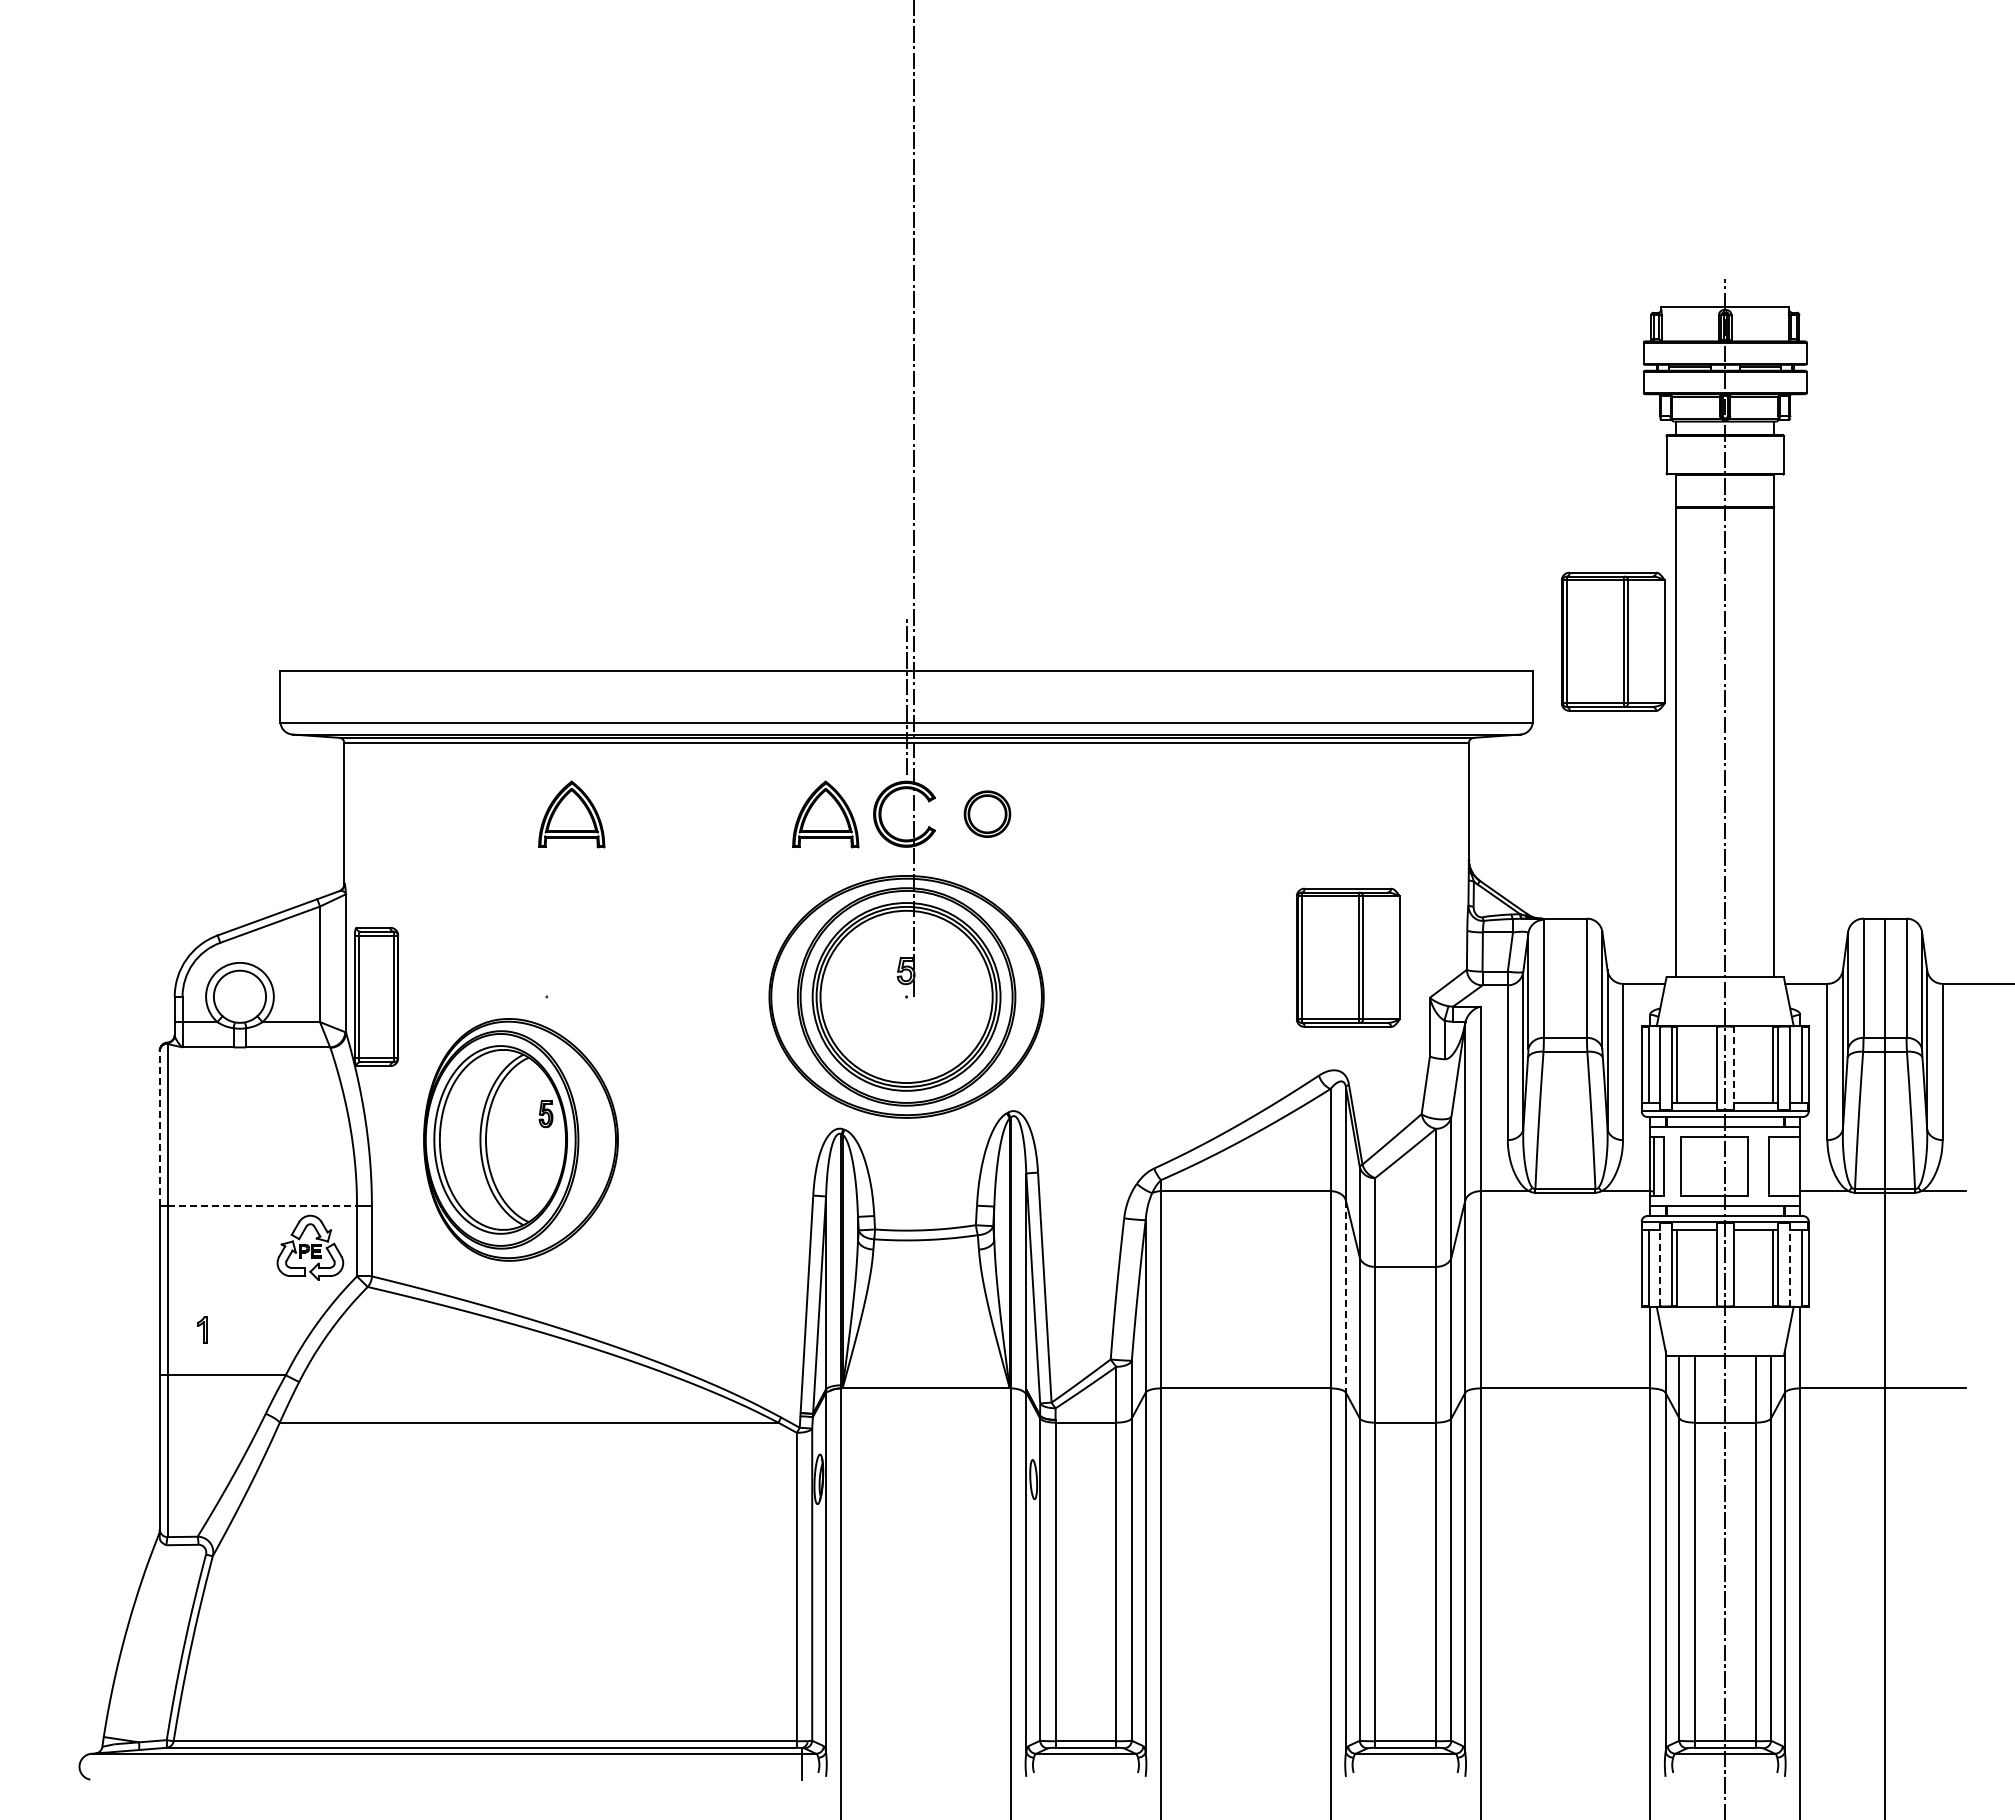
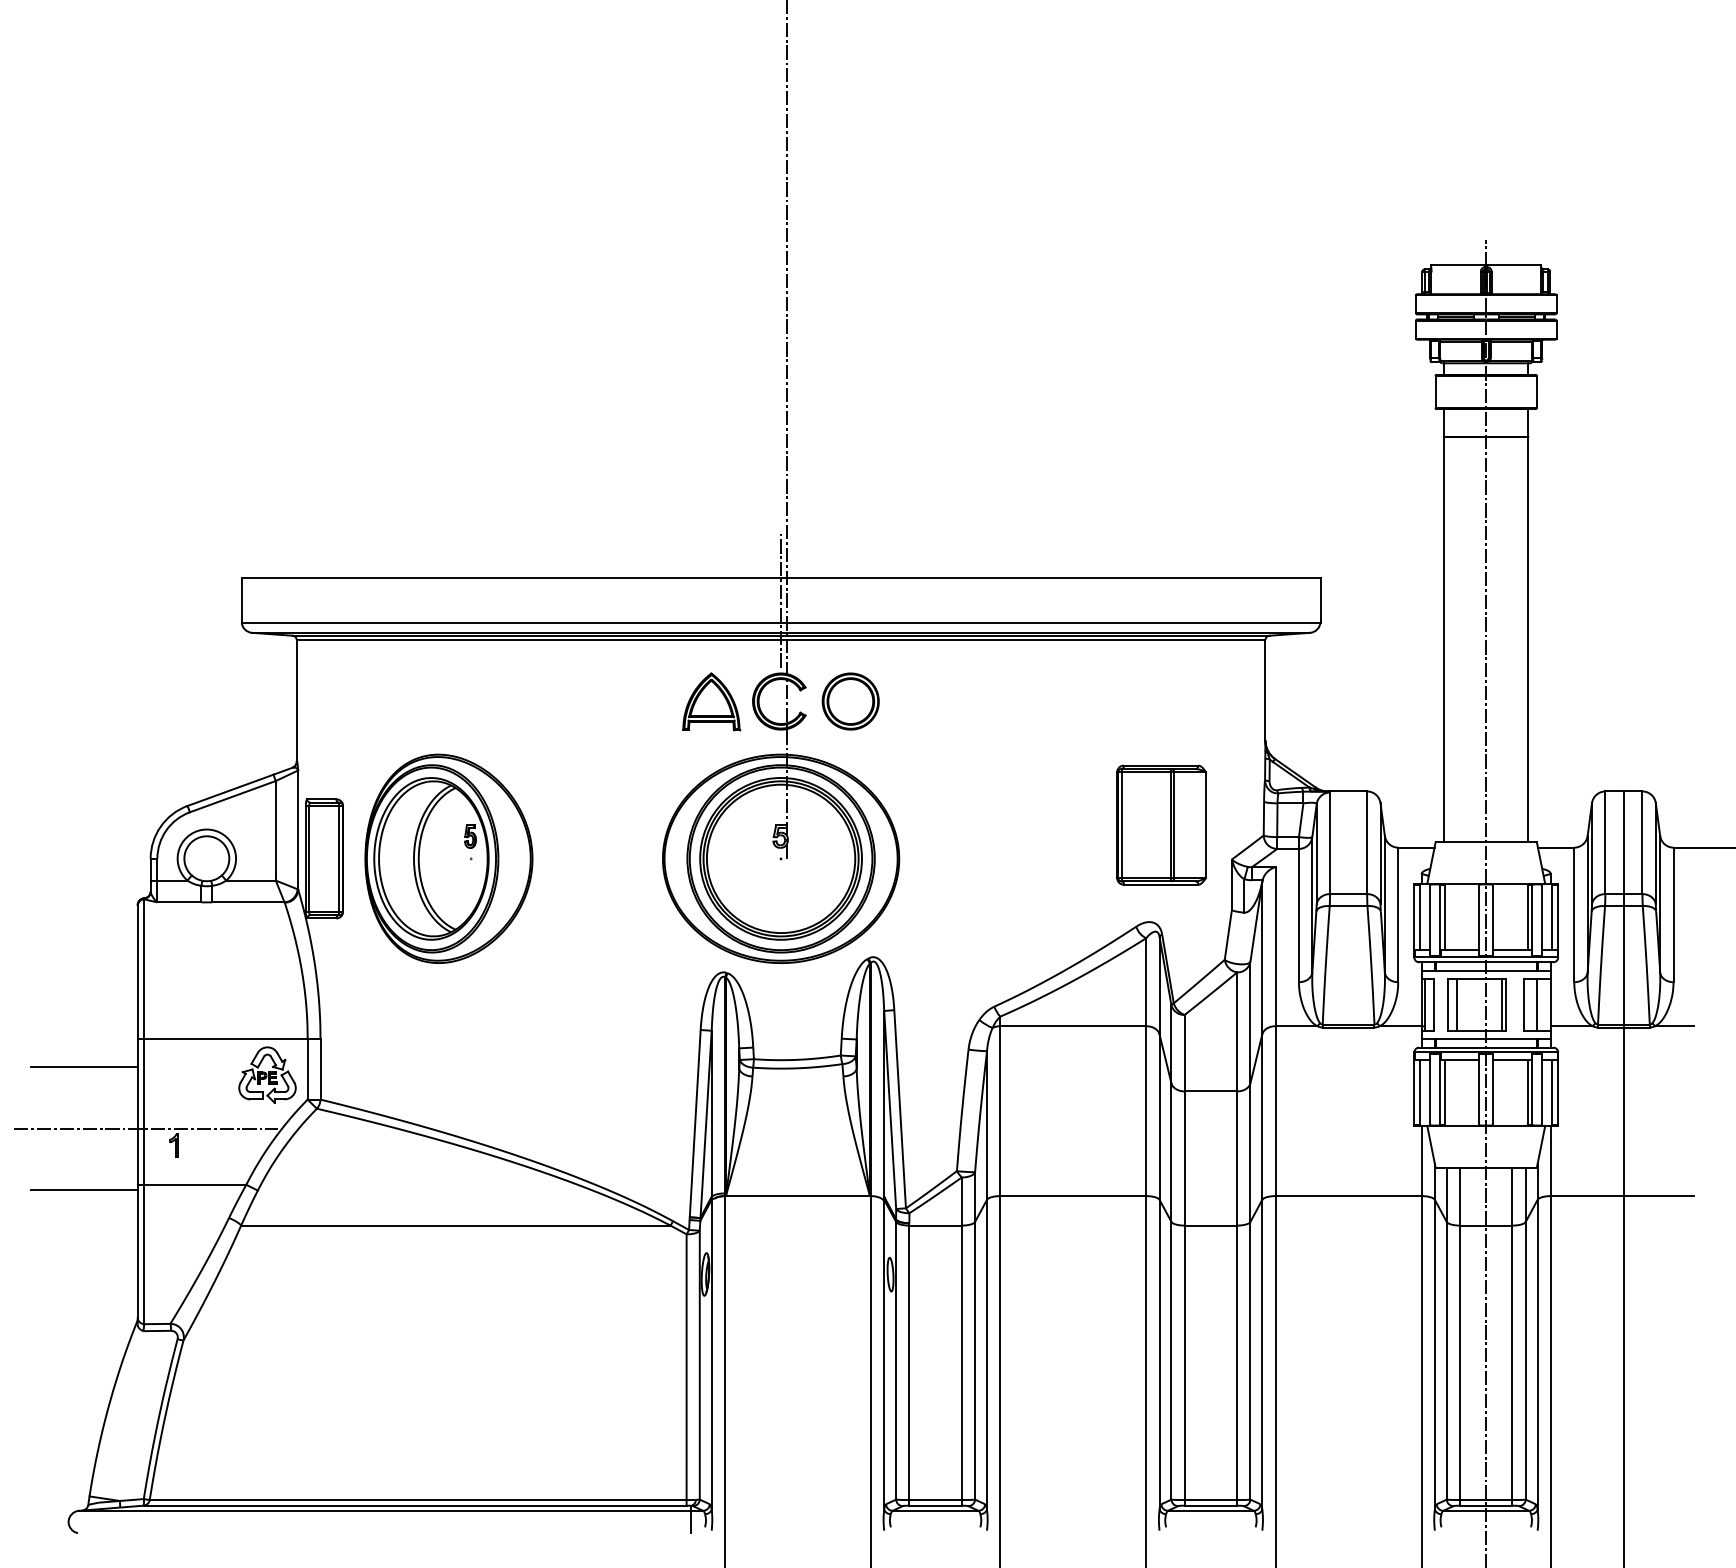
part: (1613, 641) -> (1390, 552), removed
part: (987, 813) -> (850, 700), size x1.43
part: (571, 814) -> (492, 701), removed
line: (1733, 1068) -> (1493, 920), dashed -> solid
line: (159, 1128) -> (137, 972), dashed -> solid
part: (520, 1139) -> (448, 858), moved
line: (1690, 1166) -> (1456, 1004), added
line: (1743, 1166) -> (1501, 1004), added
line: (1783, 1166) -> (1536, 1004), added
line: (262, 1205) -> (226, 1038), dashed -> solid
line: (97, 1238) -> (84, 1066), added
line: (1660, 1264) -> (1430, 1089), dashed -> solid
line: (1790, 1264) -> (1542, 1089), dashed -> solid
line: (1345, 1297) -> (1159, 1117), dashed -> solid
line: (169, 1310) -> (146, 1128), added
line: (97, 1381) -> (84, 1190), added

